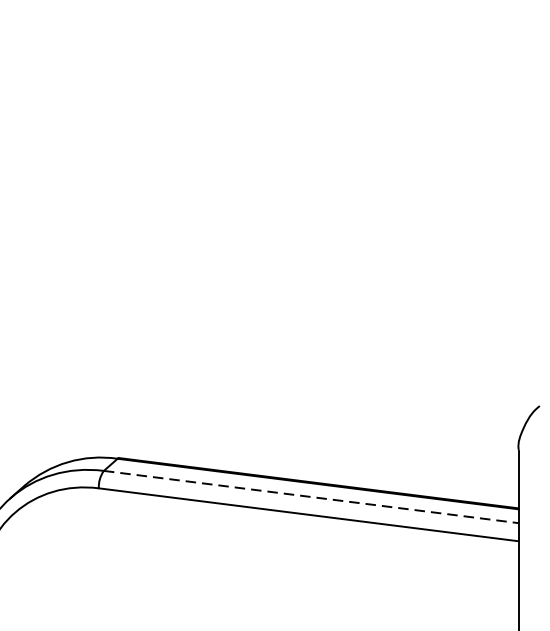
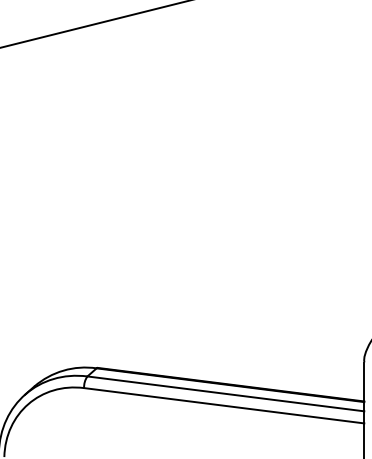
line: (310, 496) -> (225, 393), dashed -> solid

